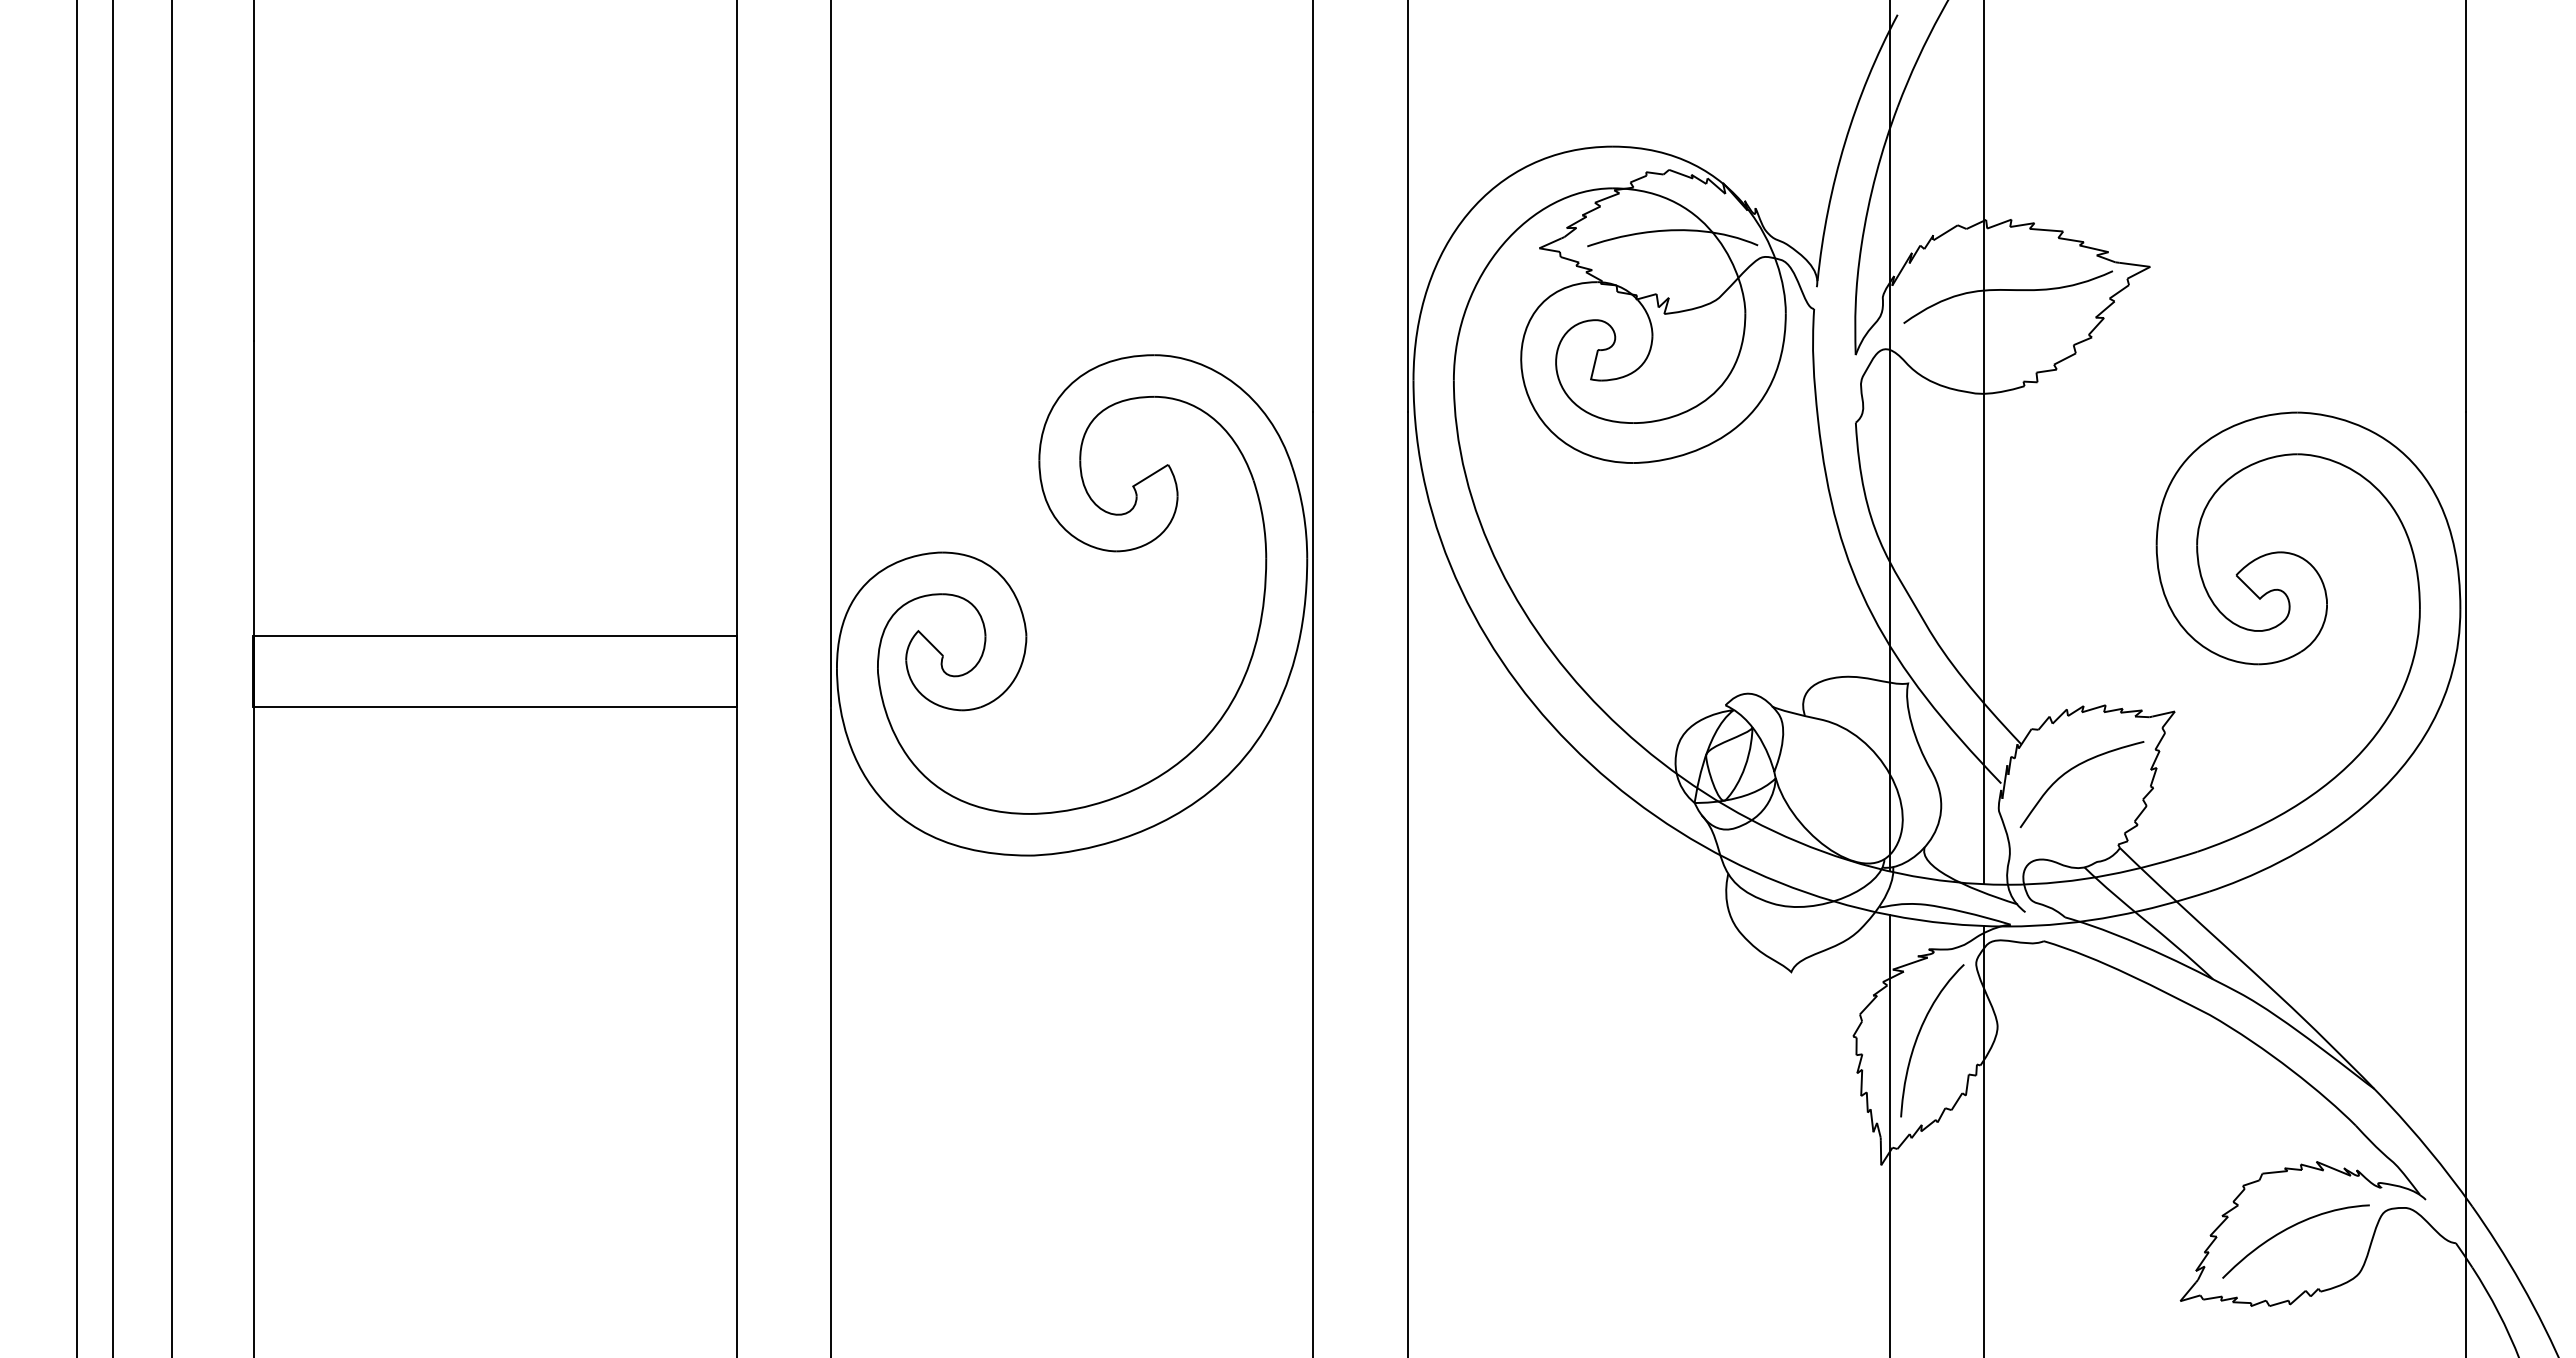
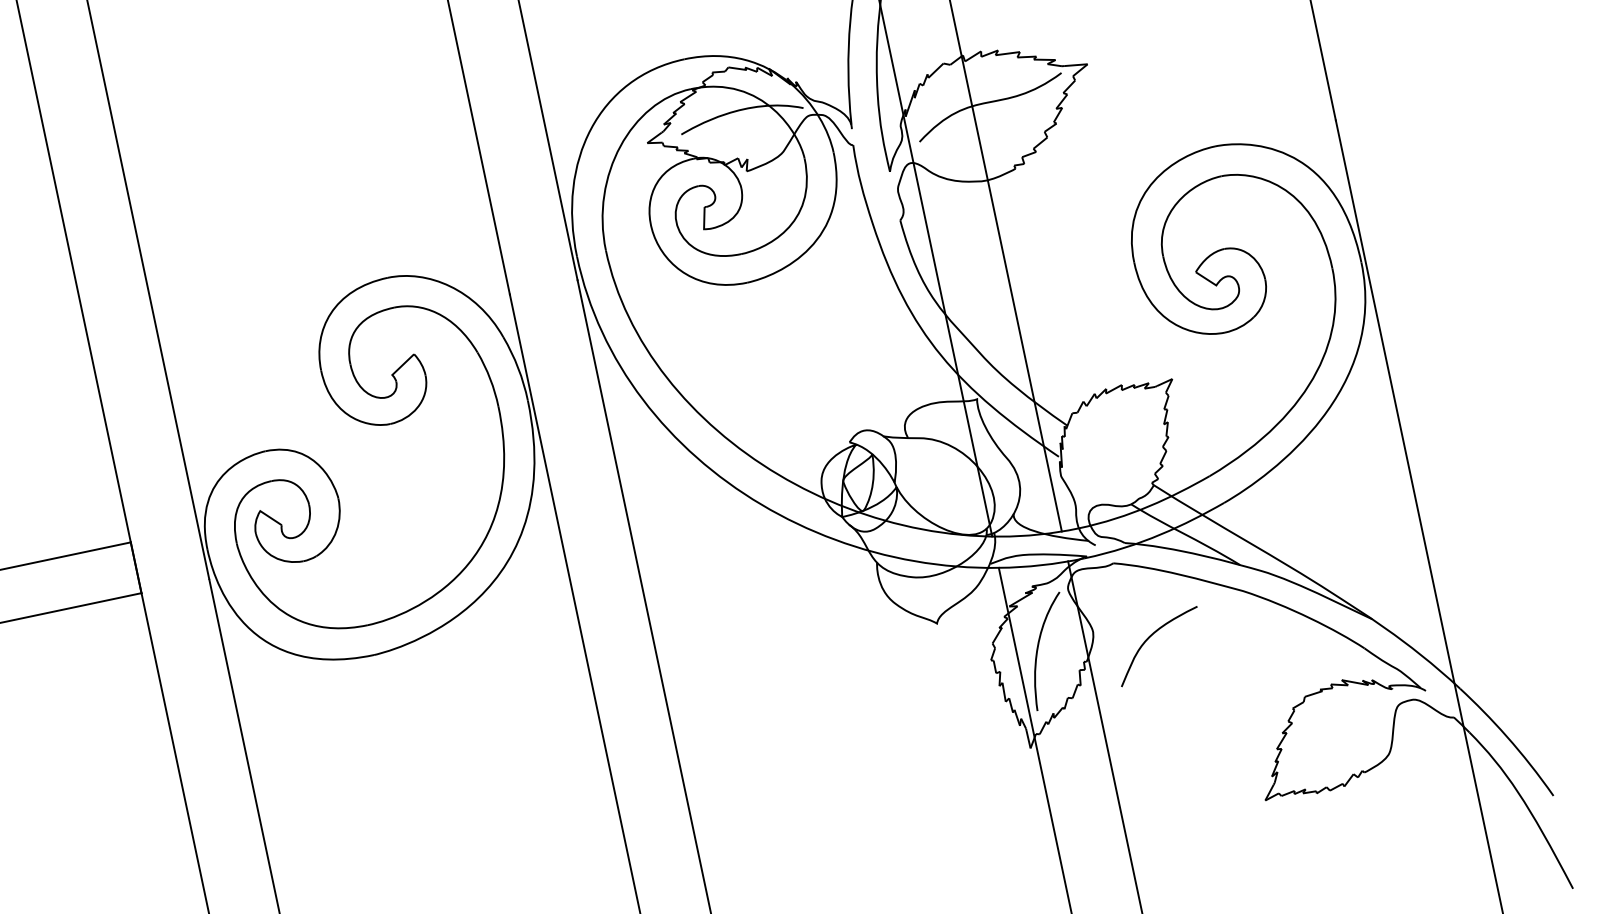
curve: (2071, 770) -> (1149, 638), moved
curve: (2288, 1229) -> (1331, 732), removed

